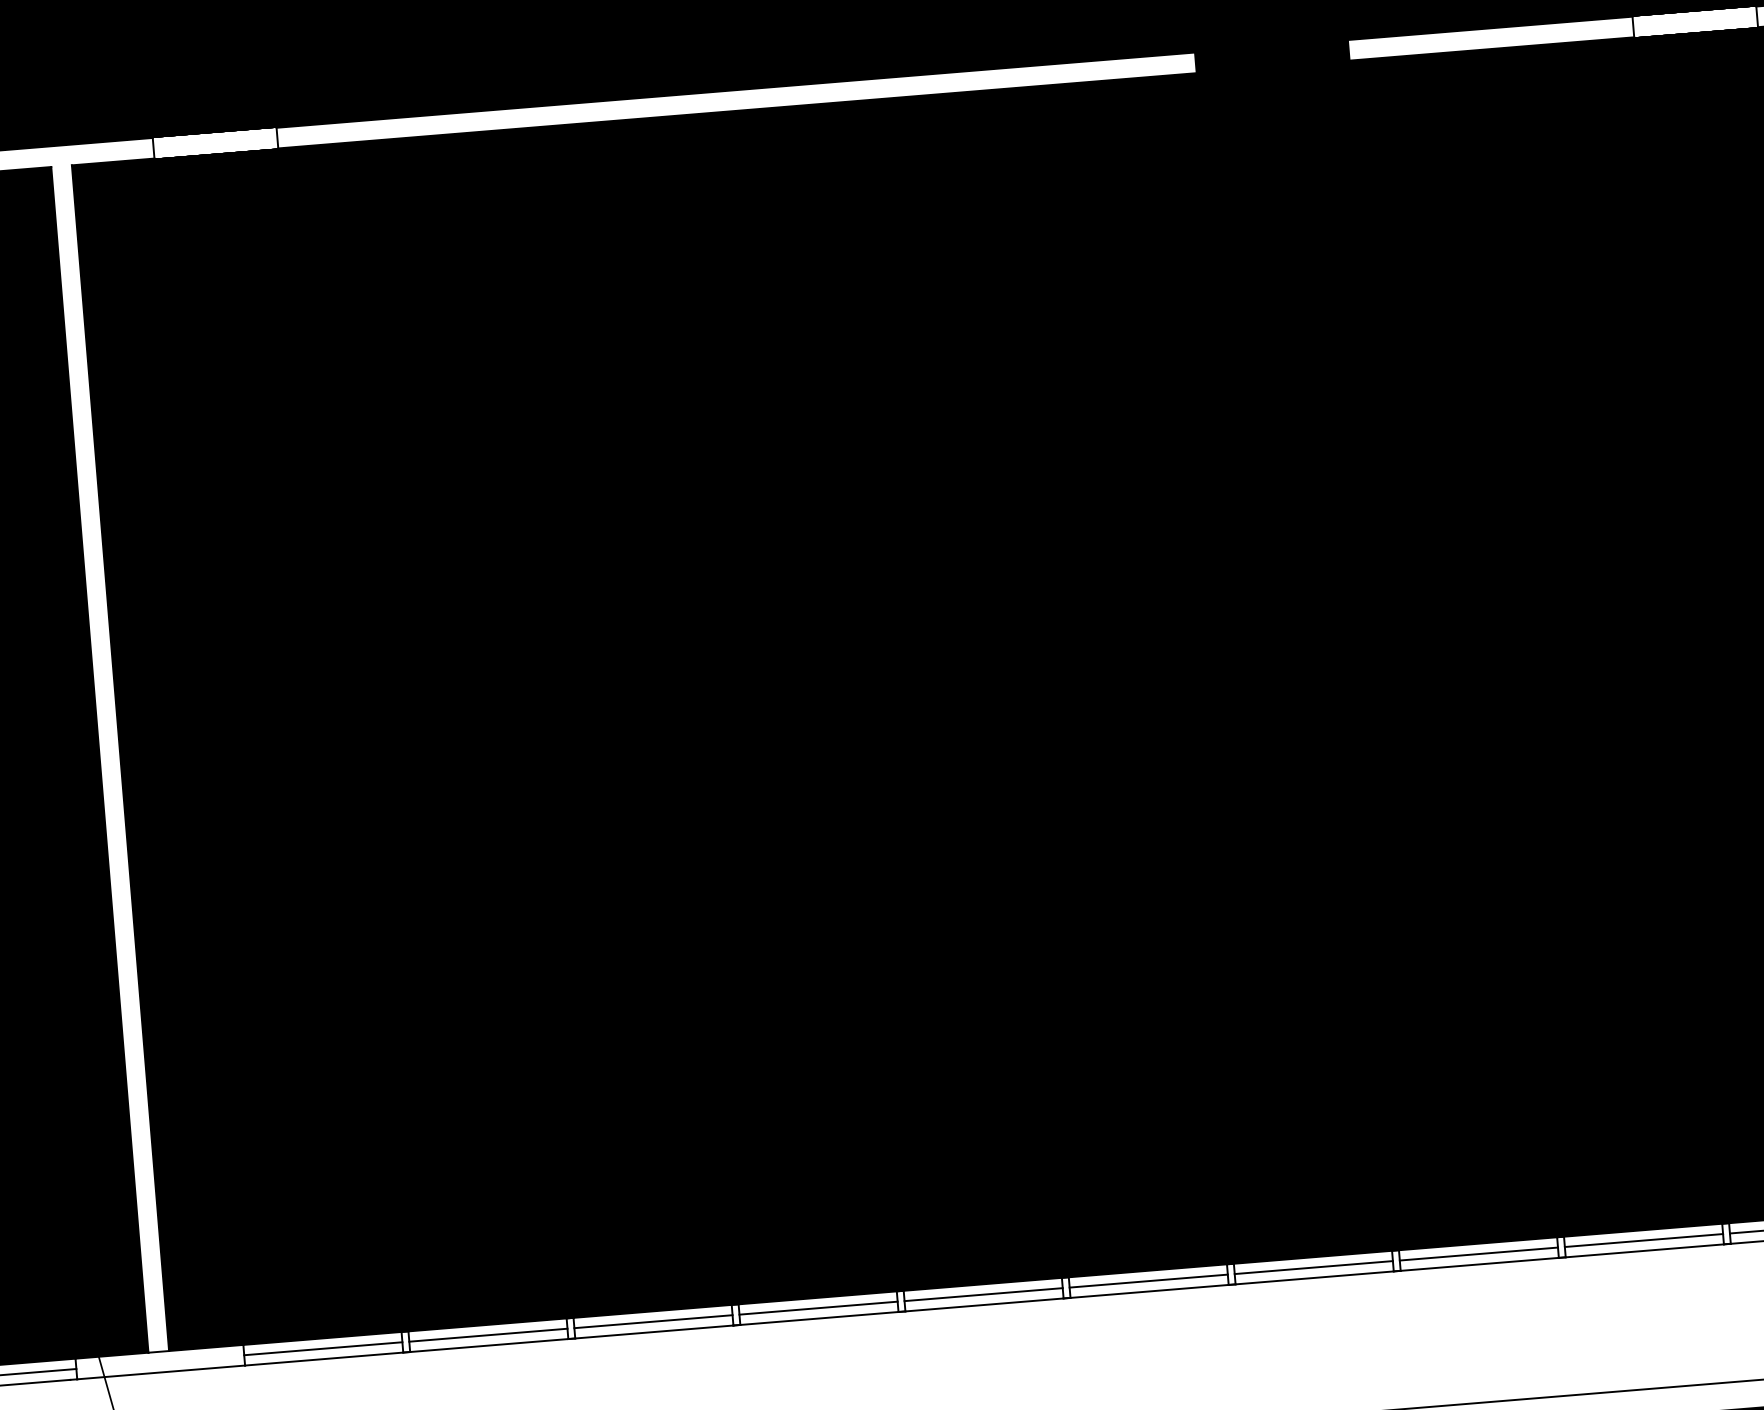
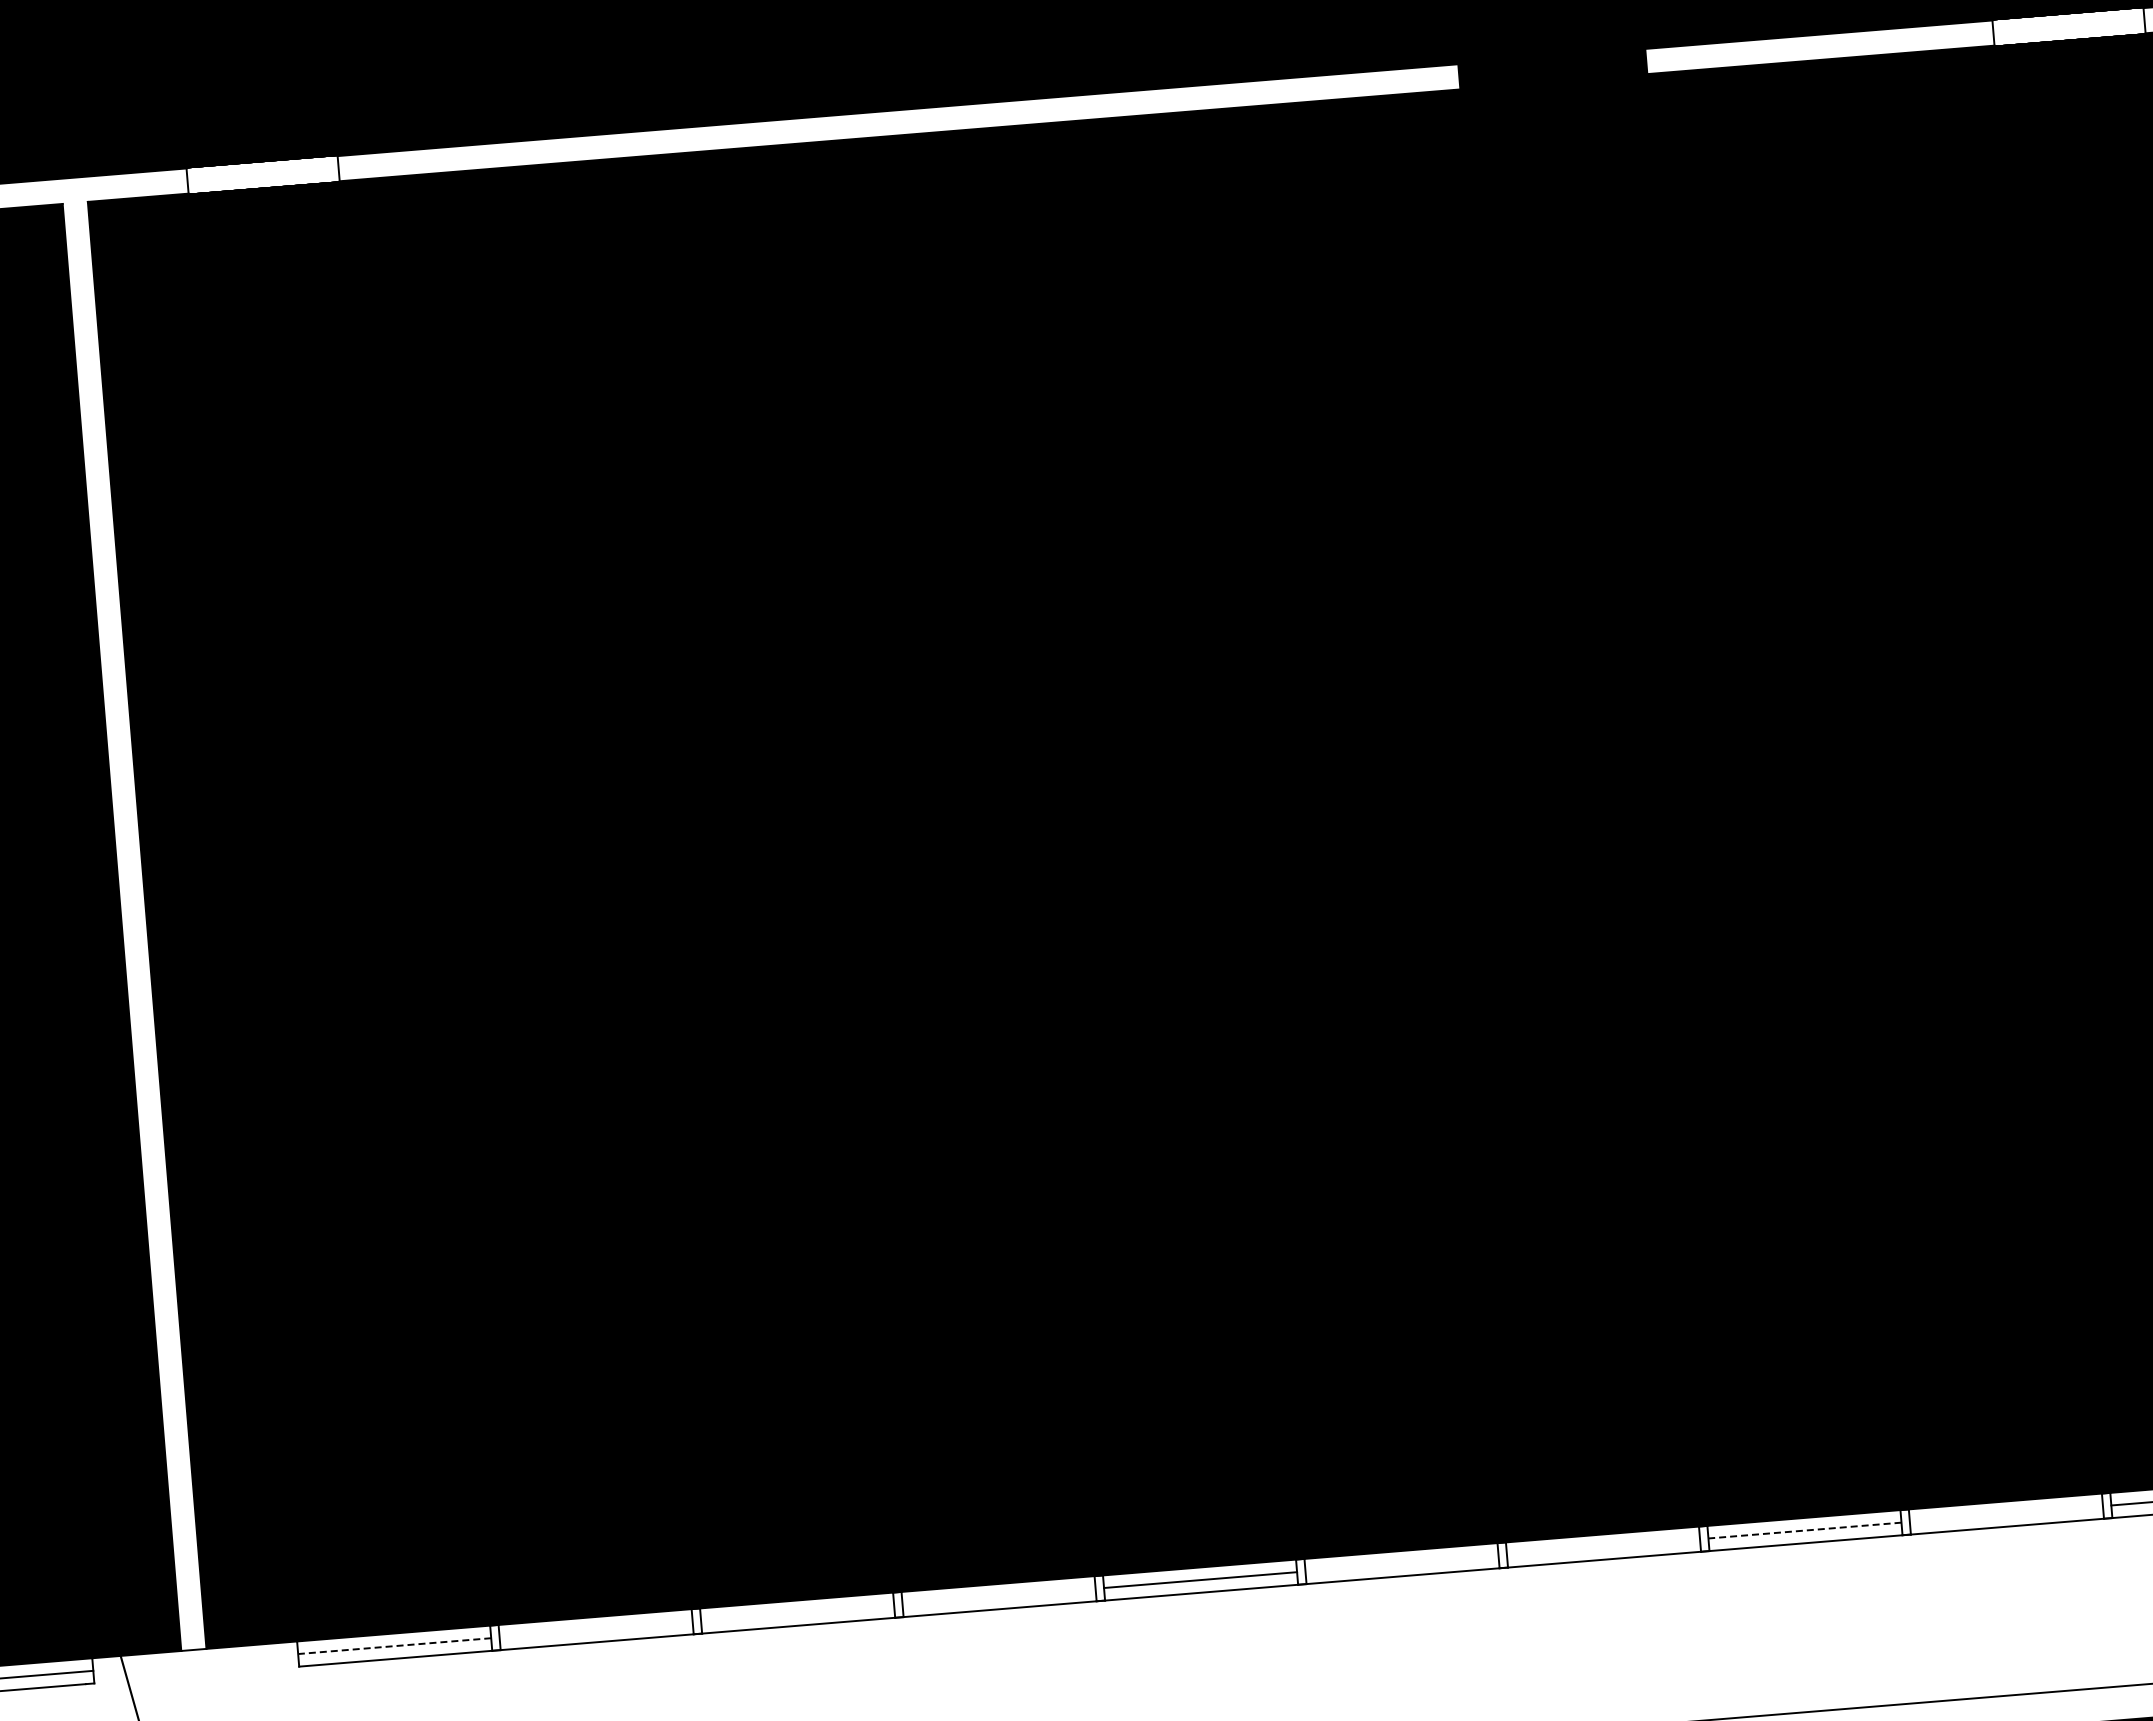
line: (1643, 1240) -> (2005, 1513), removed
line: (1478, 1253) -> (1804, 1530), solid -> dashed
line: (1313, 1267) -> (1603, 1546), removed
line: (1148, 1281) -> (1401, 1563), removed
line: (818, 1308) -> (998, 1596), removed
line: (653, 1322) -> (797, 1613), removed
line: (487, 1335) -> (595, 1629), removed
line: (323, 1349) -> (394, 1646), solid -> dashed
line: (160, 1371) -> (196, 1674), removed

